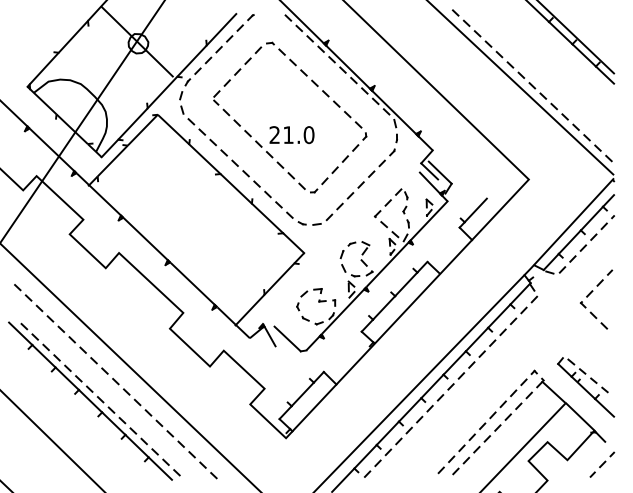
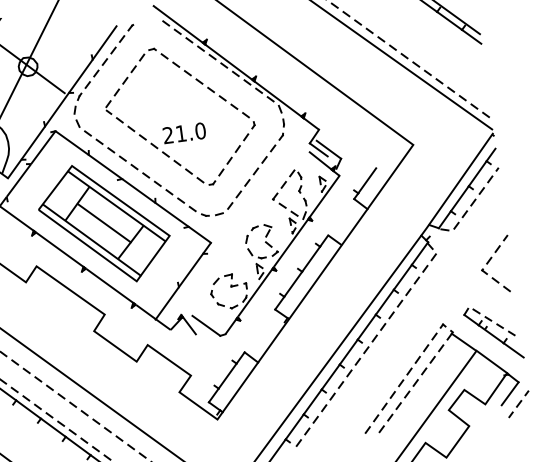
part: (195, 217) -> (104, 223), added
part: (591, 293) -> (490, 260), moved
line: (594, 452) -> (509, 393), added

